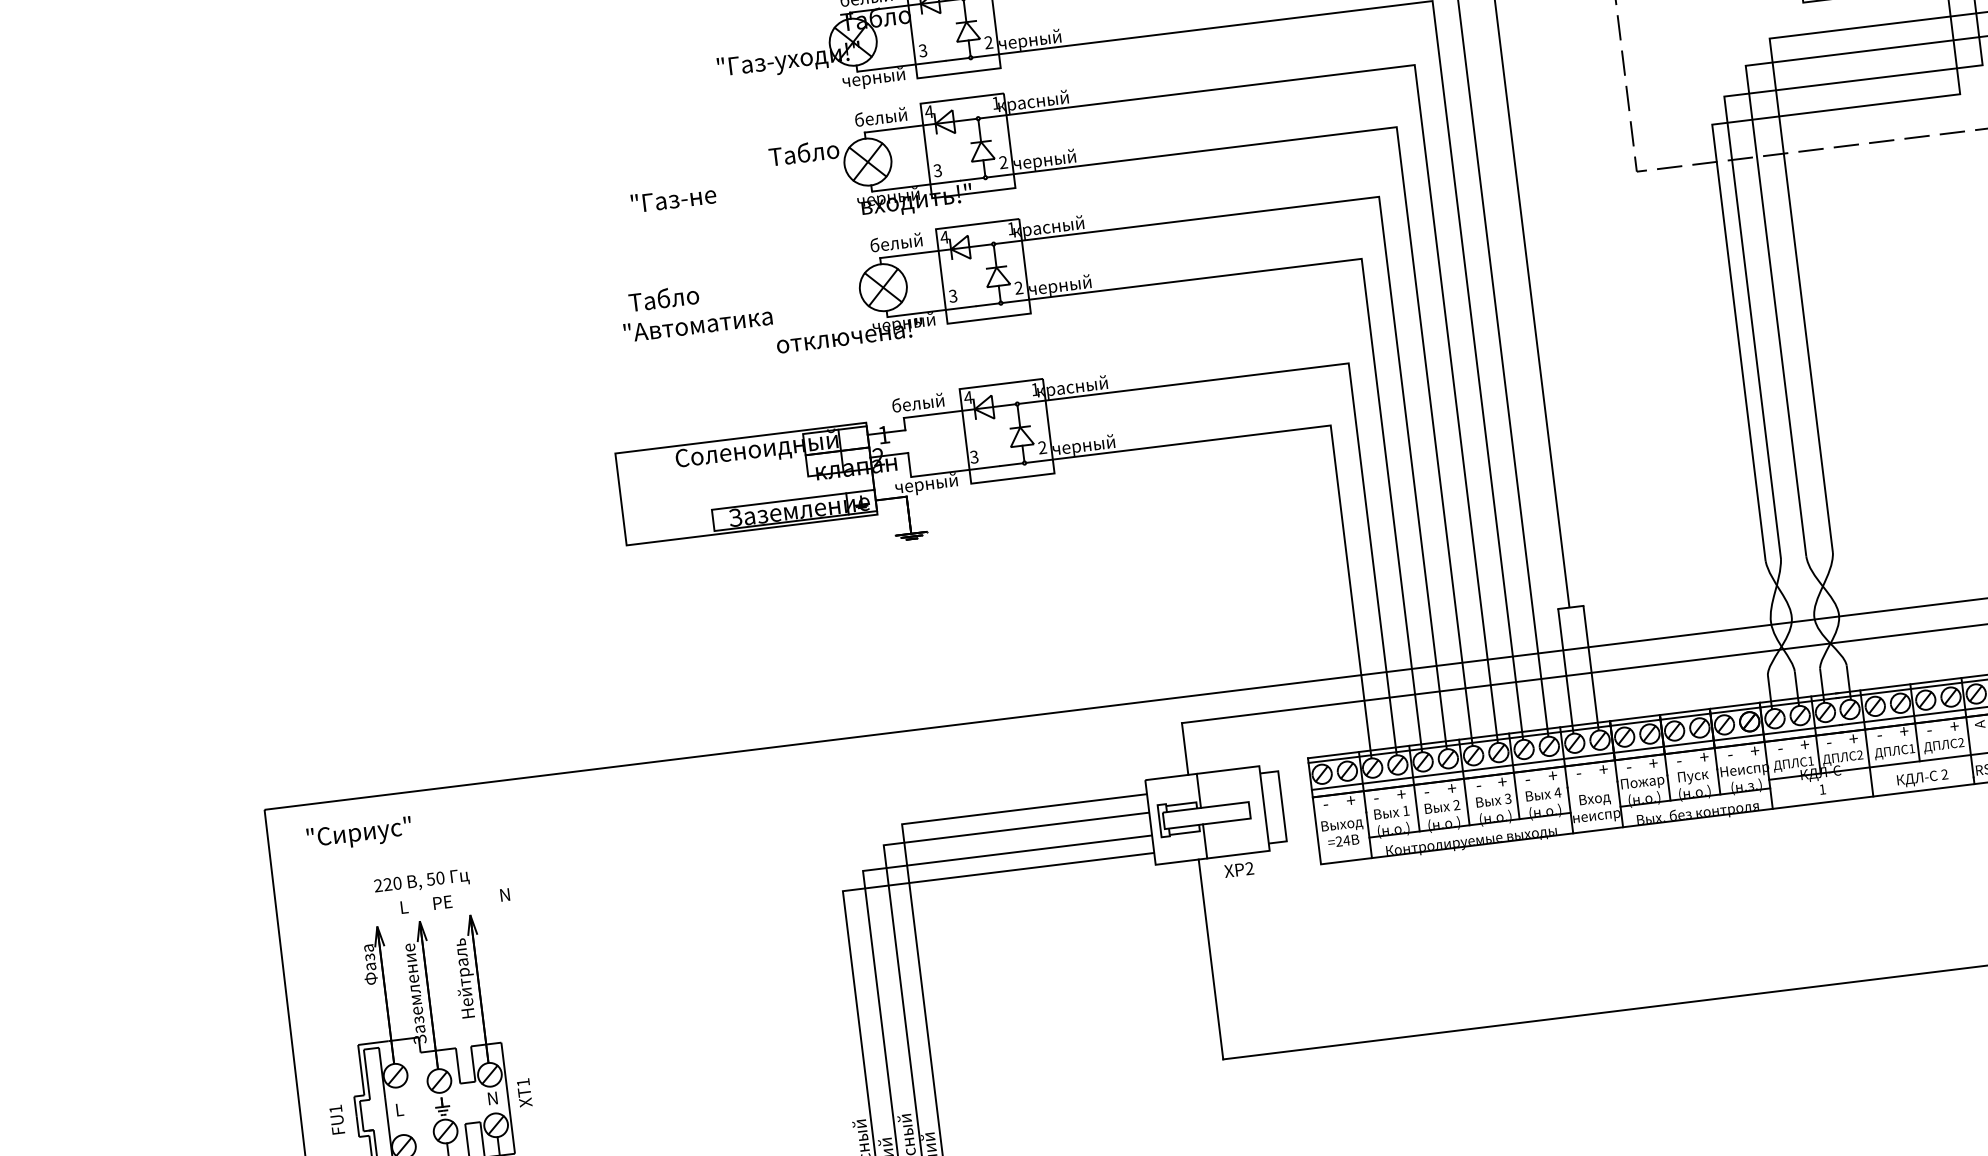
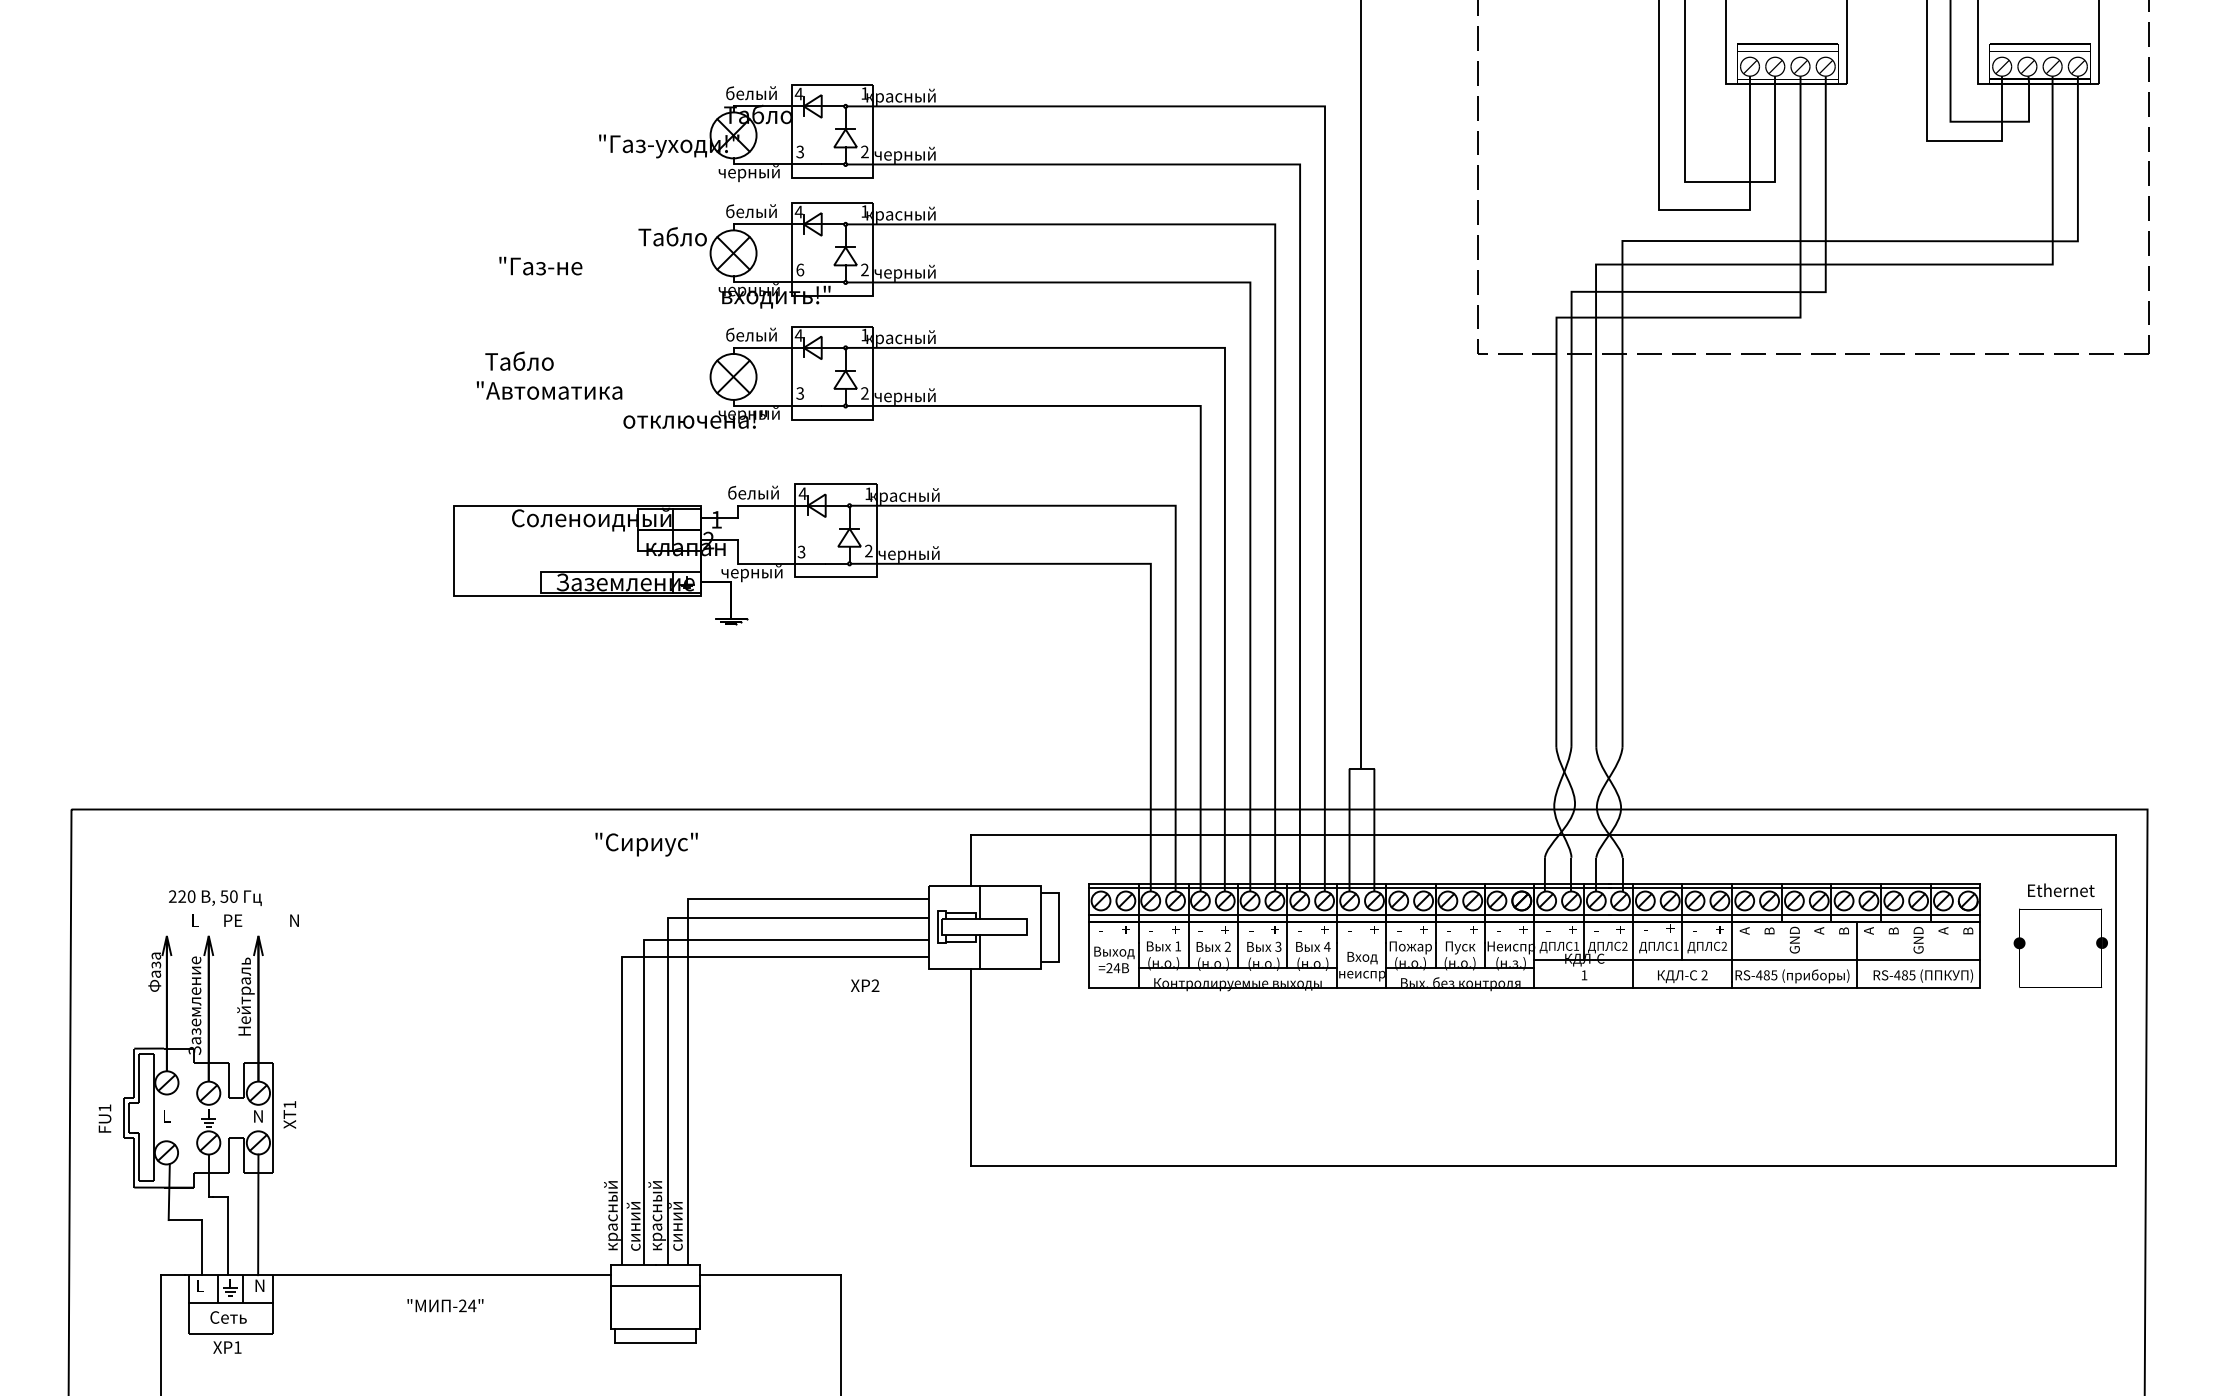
text: (937, 170) -> (800, 269), 3 -> 6
text: (359, 834) -> (646, 844), moved
text: (1239, 869) -> (865, 985), moved

